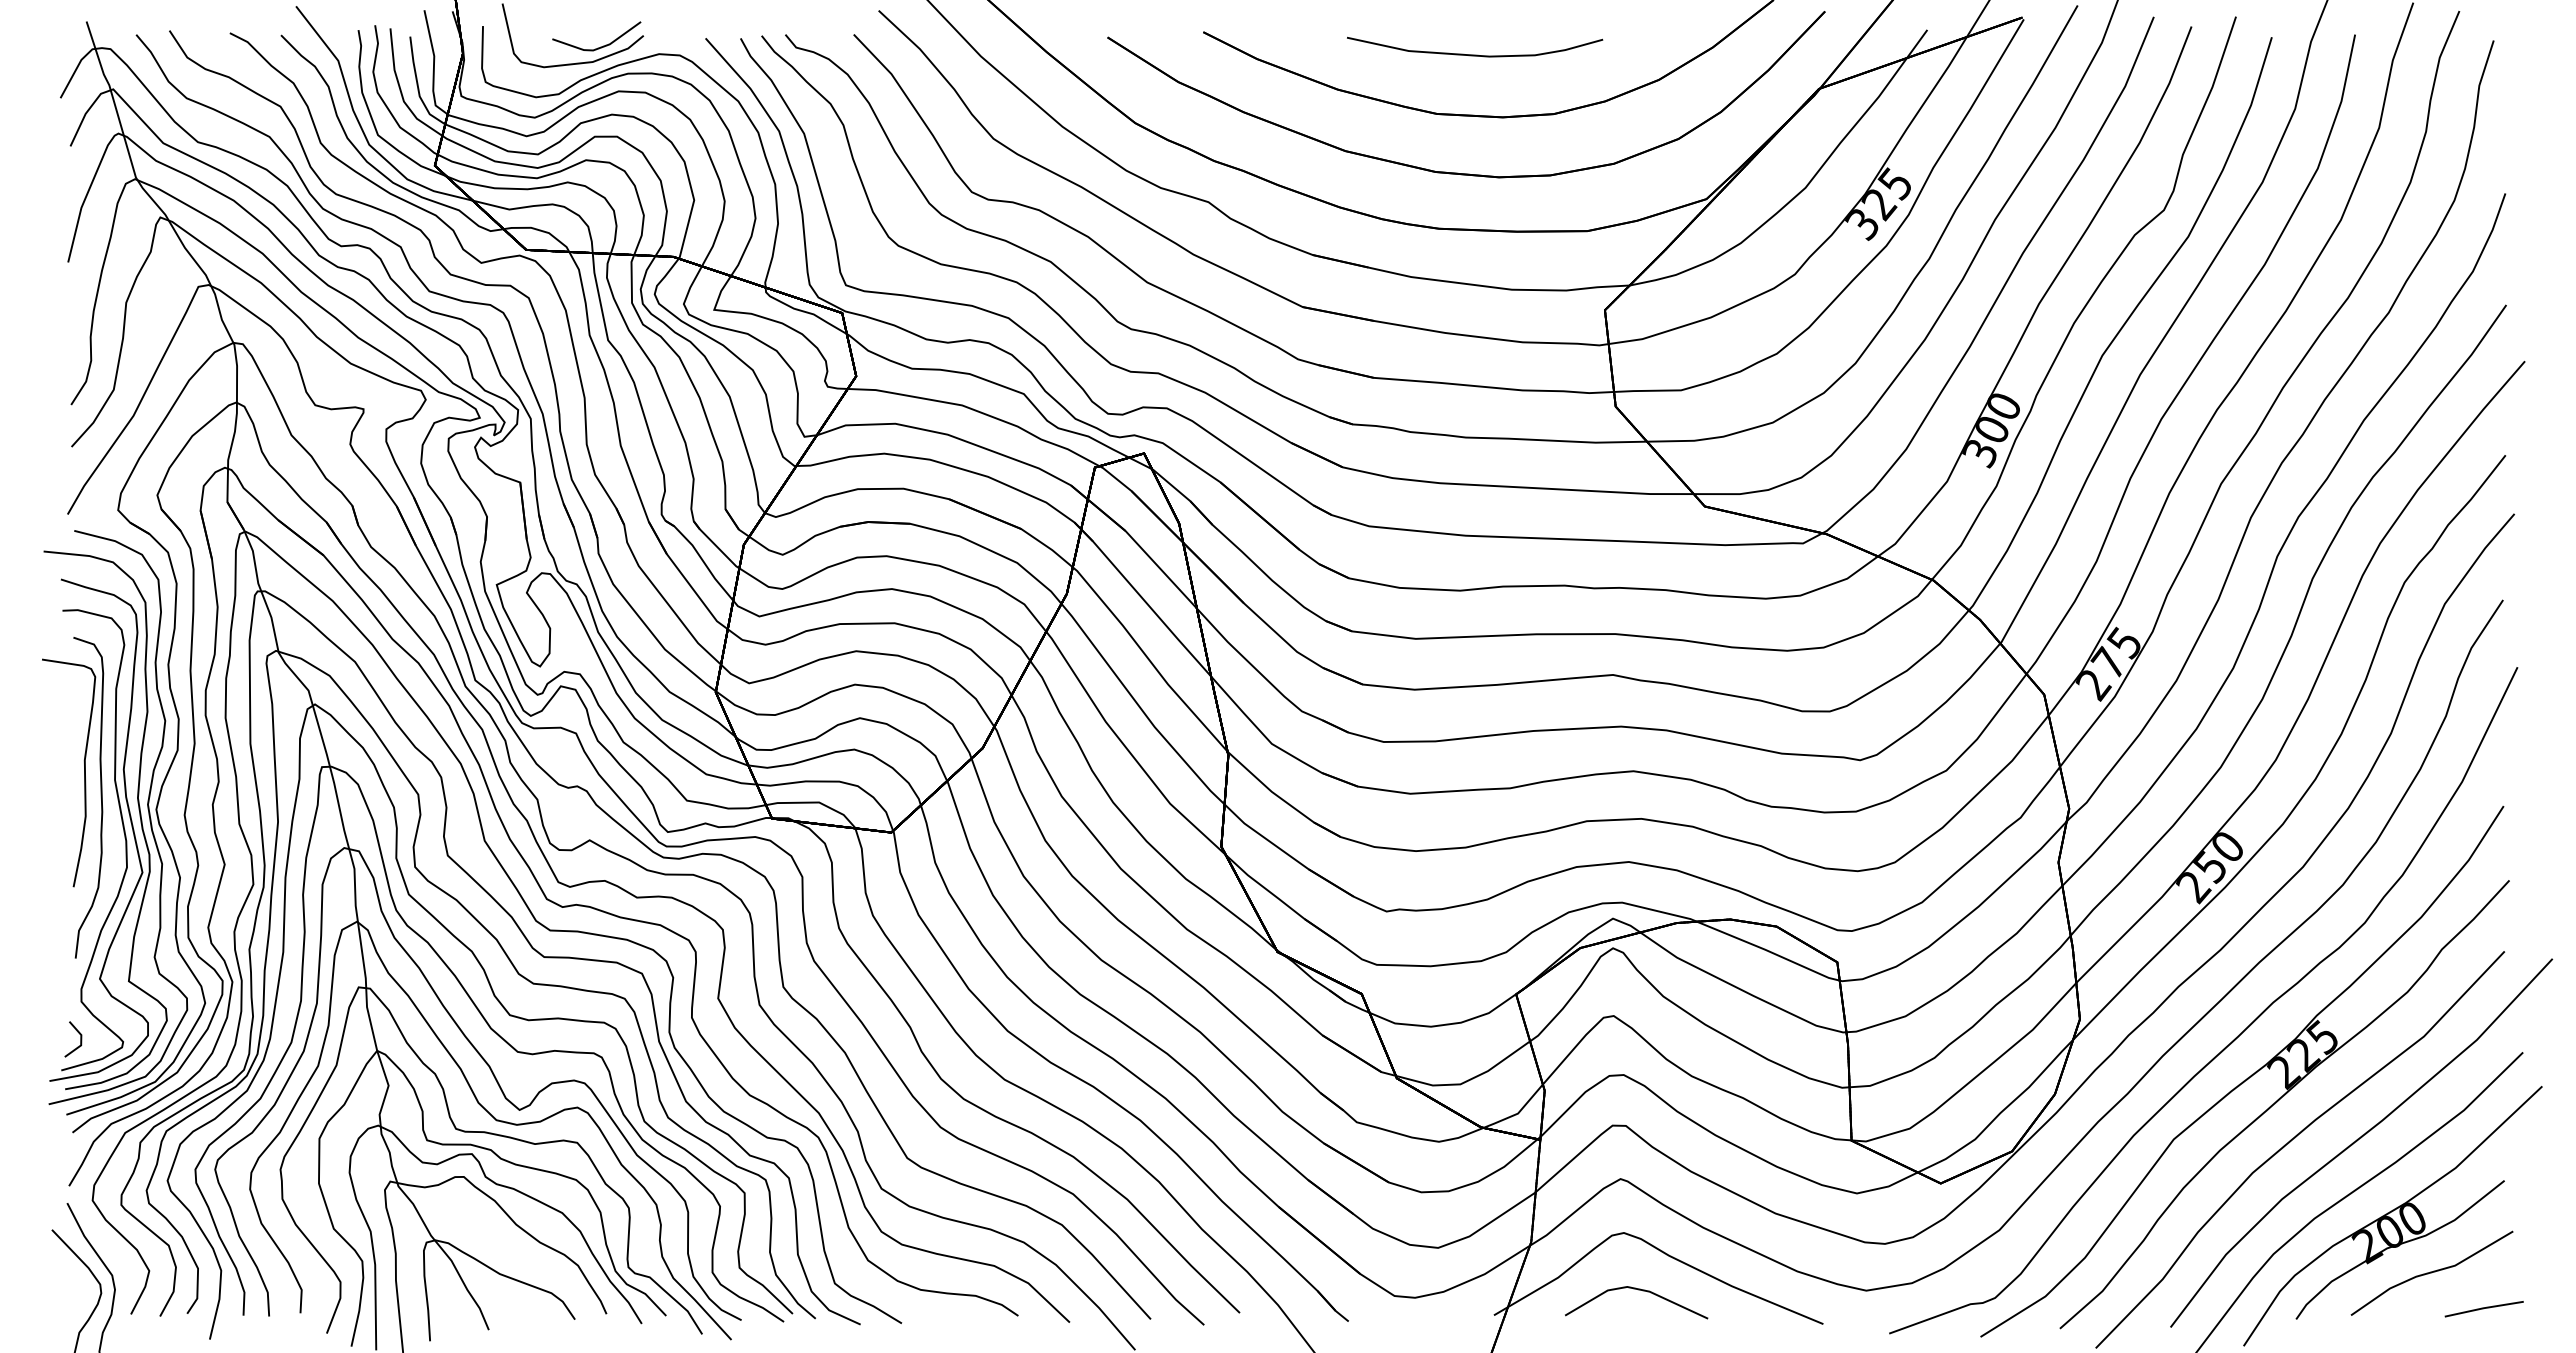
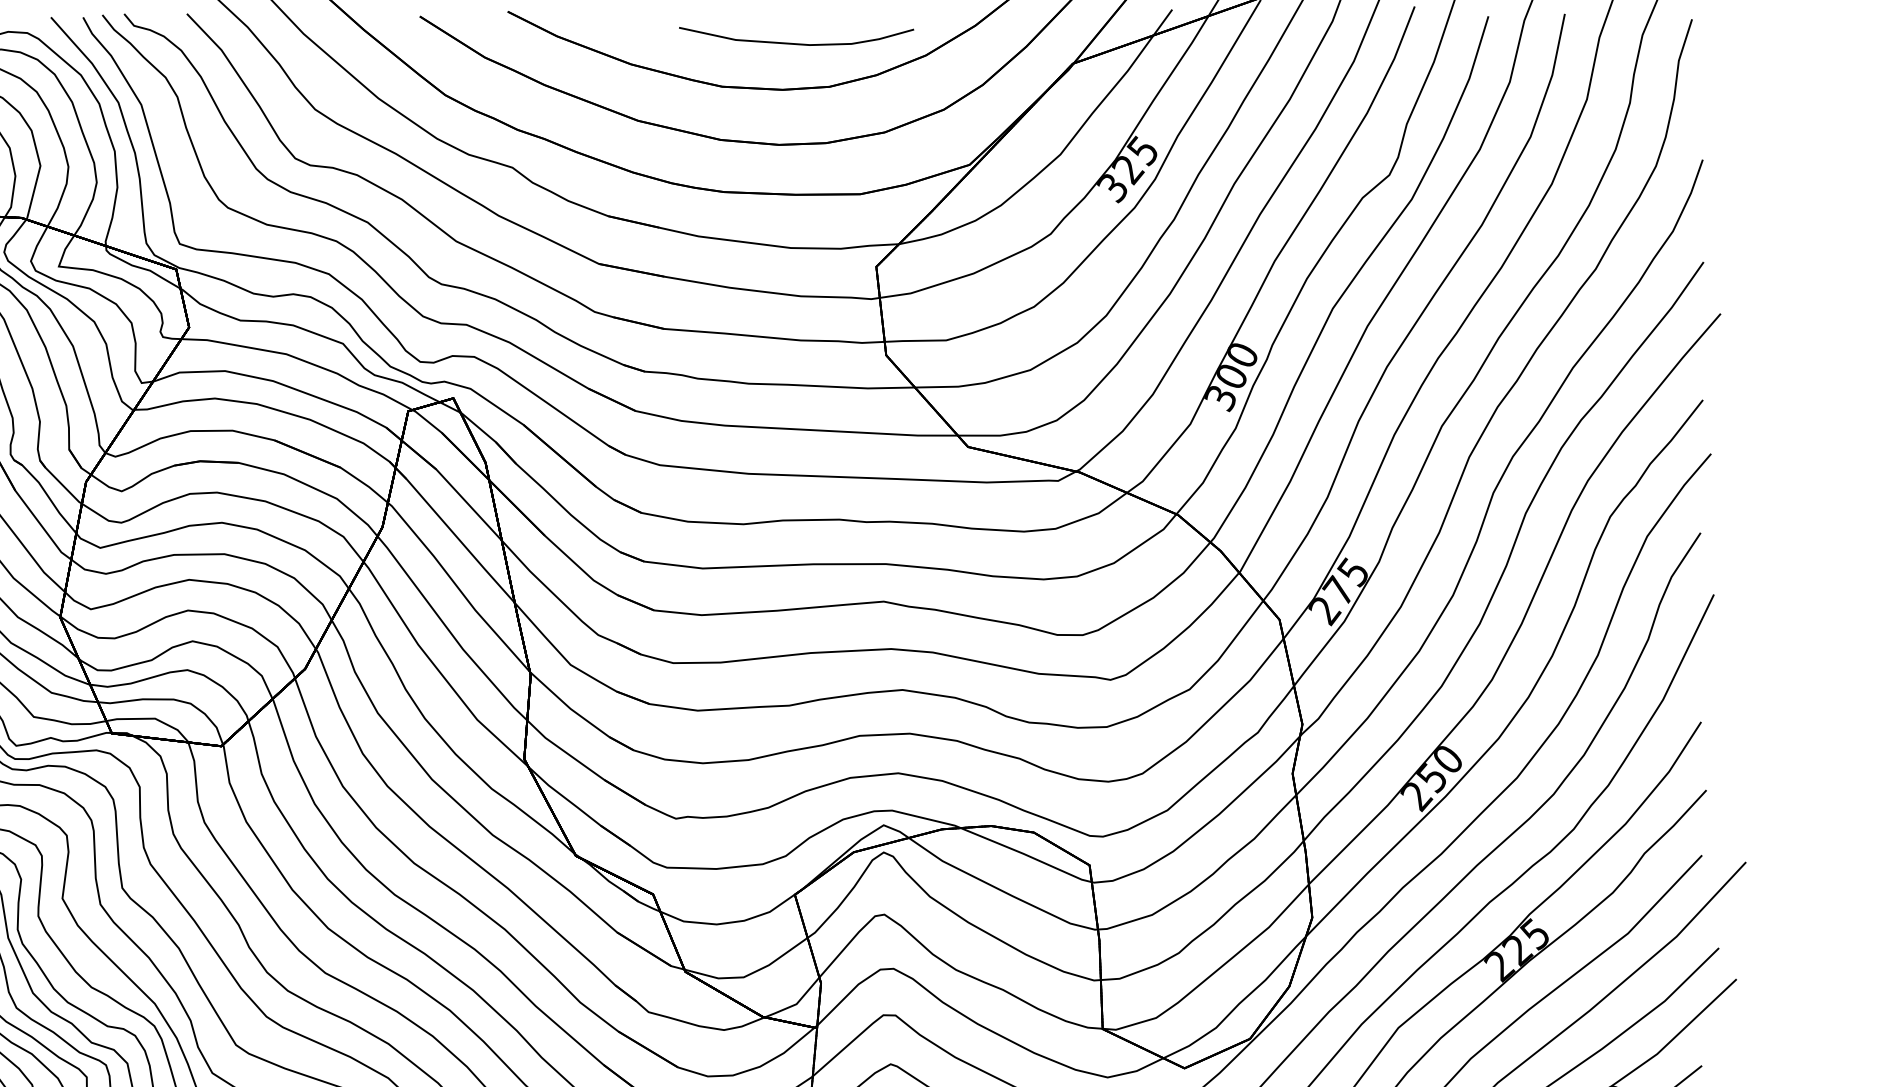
curve: (1475, 54) -> (797, 43), moved

